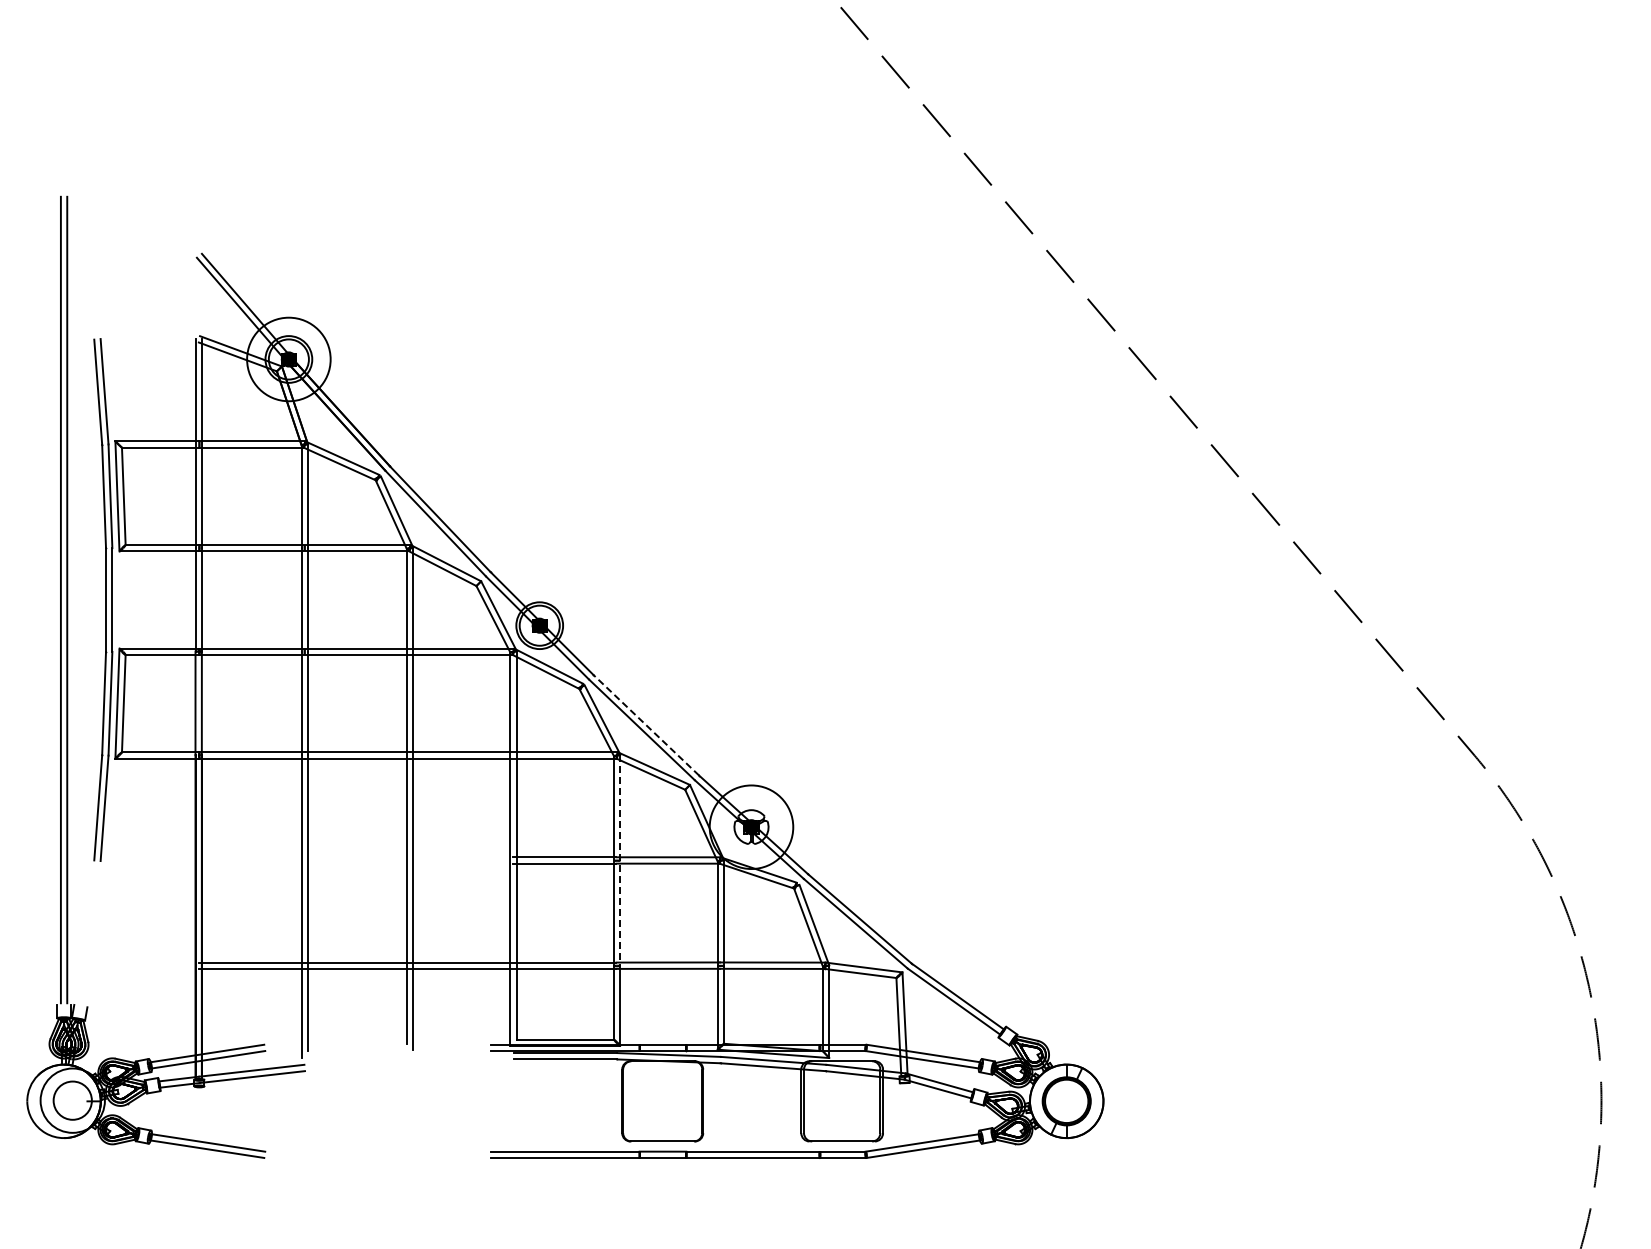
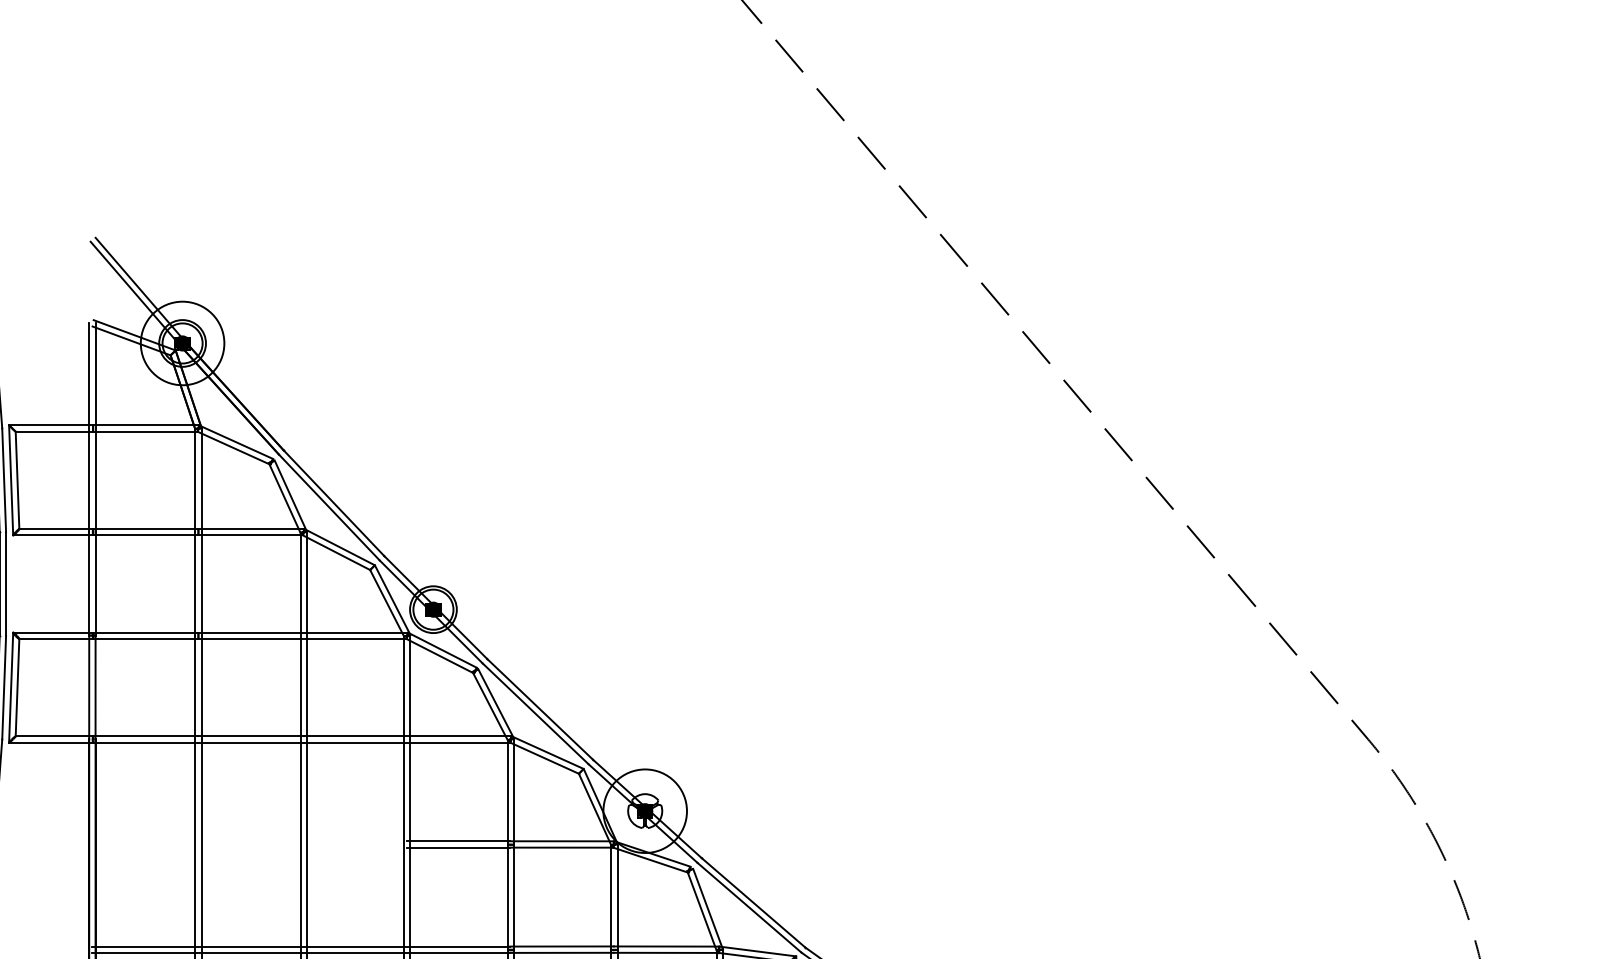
line: (645, 724) -> (539, 708), dashed -> solid
line: (620, 860) -> (514, 844), dashed -> solid

